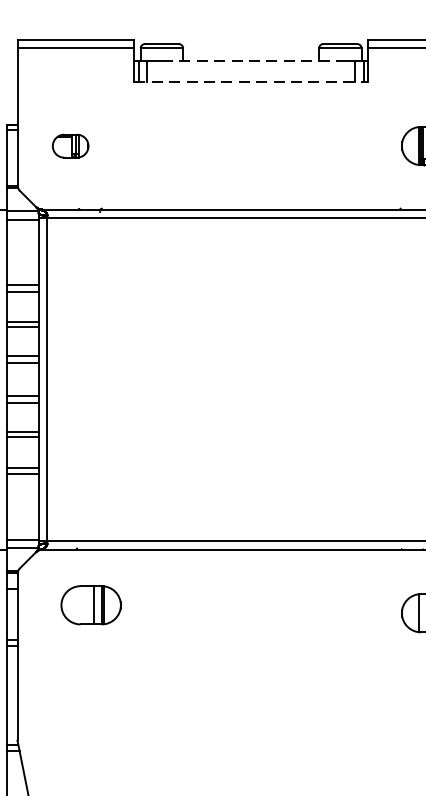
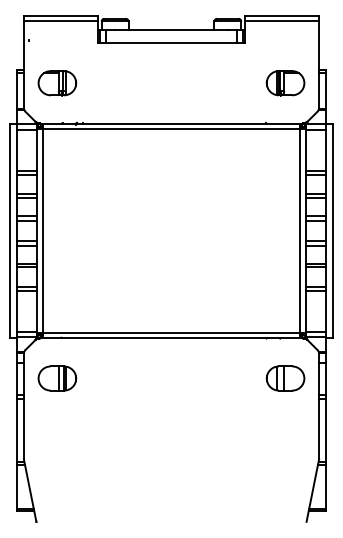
line: (251, 60) -> (171, 29), dashed -> solid
line: (251, 81) -> (171, 42), dashed -> solid
part: (70, 146) -> (57, 83), size x1.67
part: (91, 605) -> (57, 378), moved

